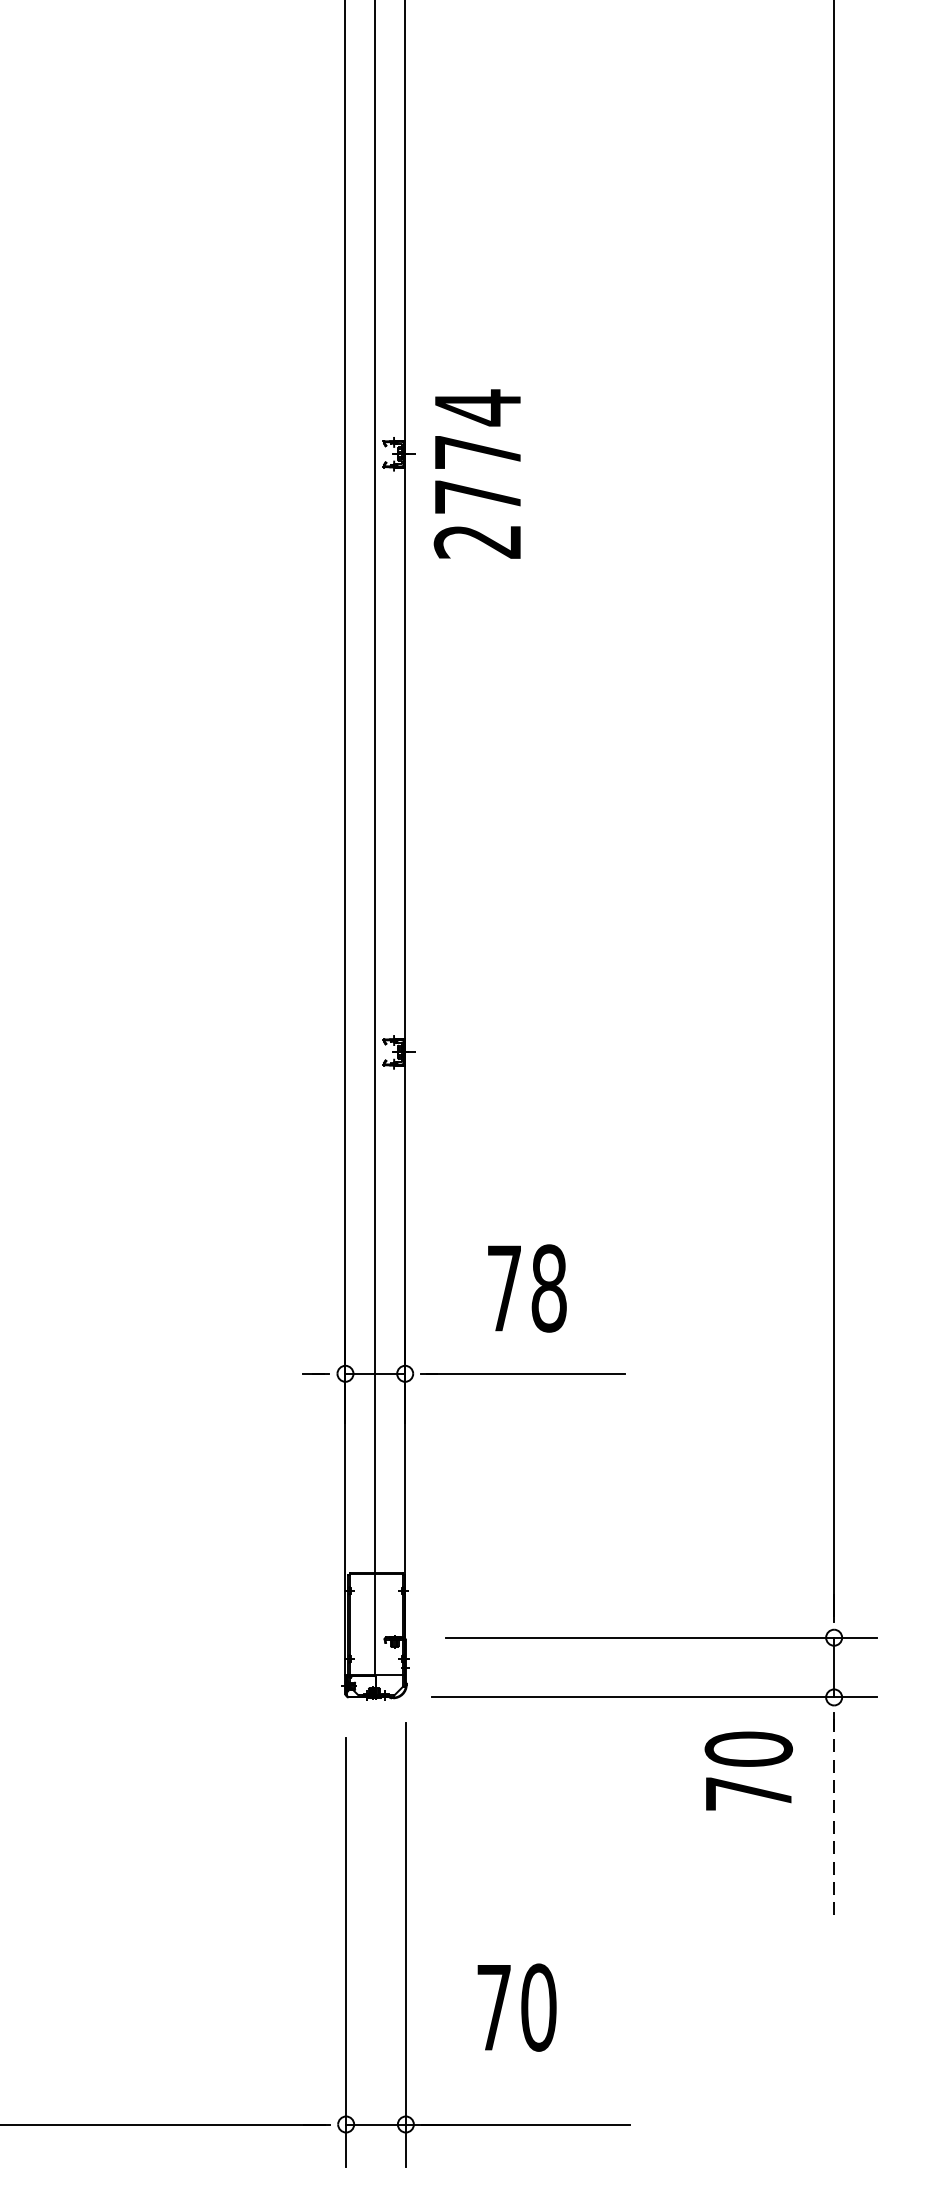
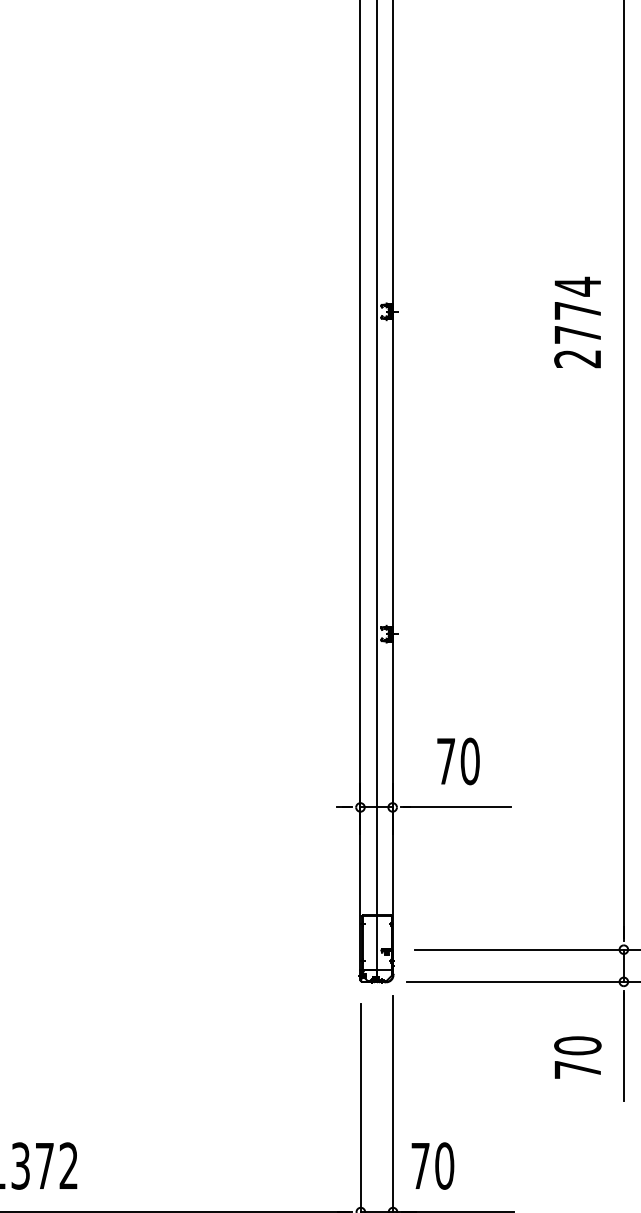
text: (477, 474) -> (577, 322), moved
text: (547, 1288) -> (469, 761), 78 -> 70
text: (748, 1770) -> (577, 1057), moved
line: (833, 1817) -> (623, 1046), dashed -> solid
text: (516, 2006) -> (432, 1165), moved

